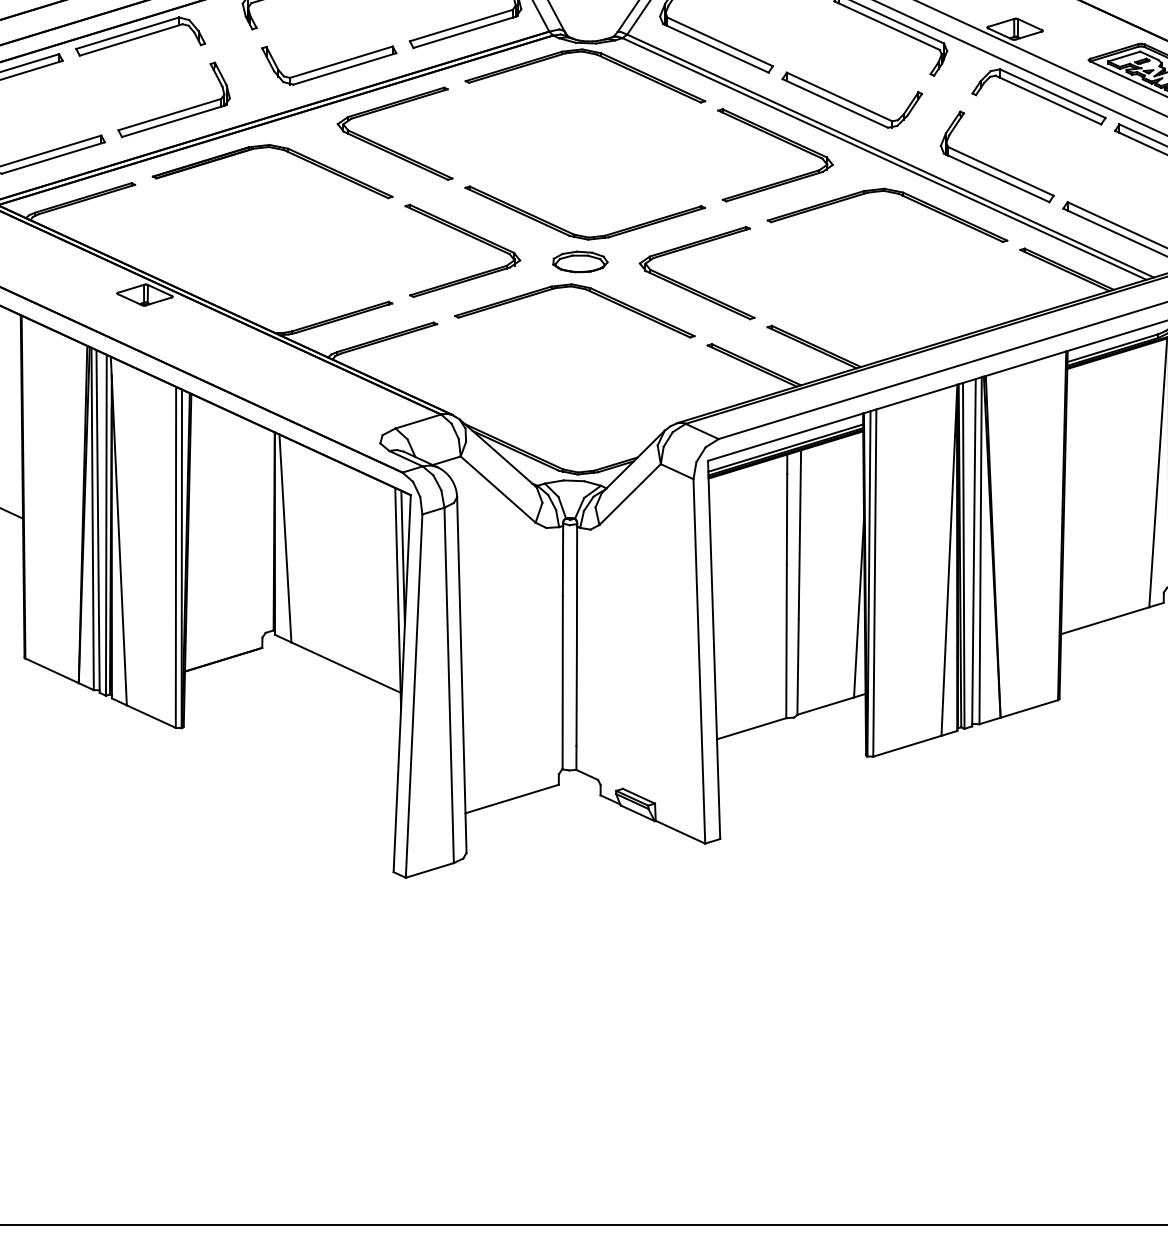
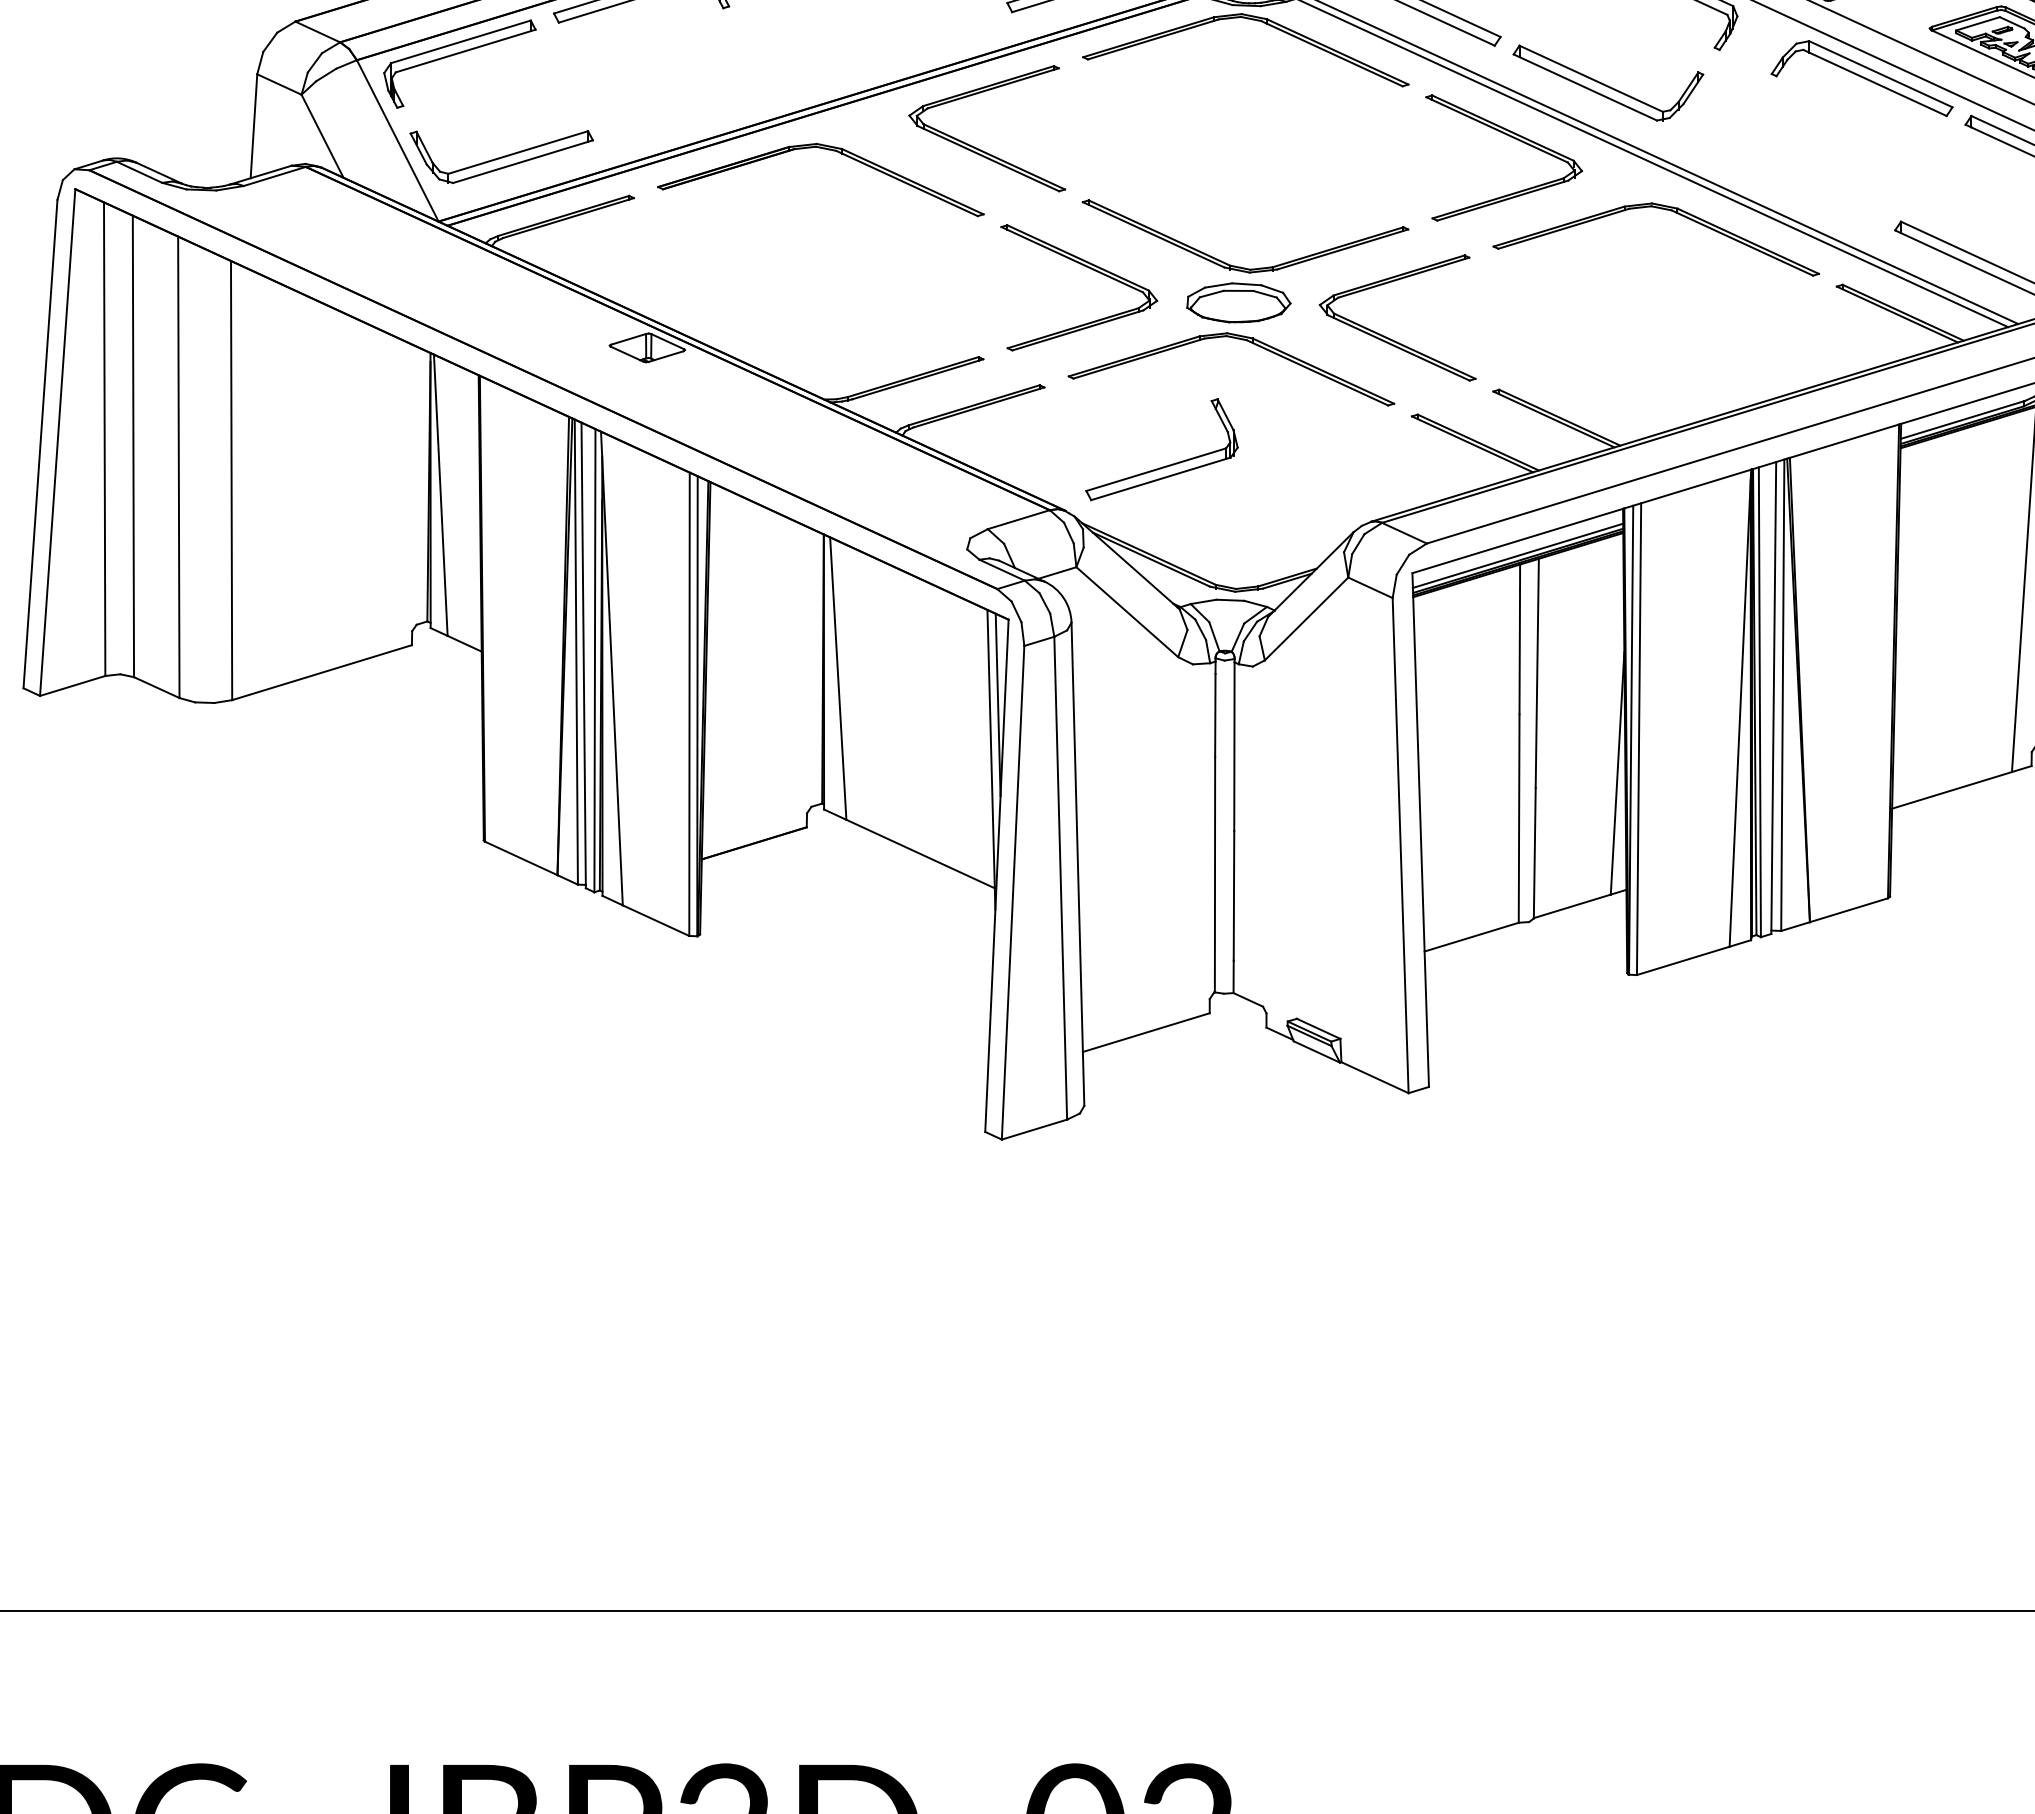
part: (329, 65) -> (897, 35), removed
part: (176, 111) -> (1165, 465), moved
part: (992, 166) -> (1799, 173), removed
part: (580, 261) -> (1239, 302), size x1.4

